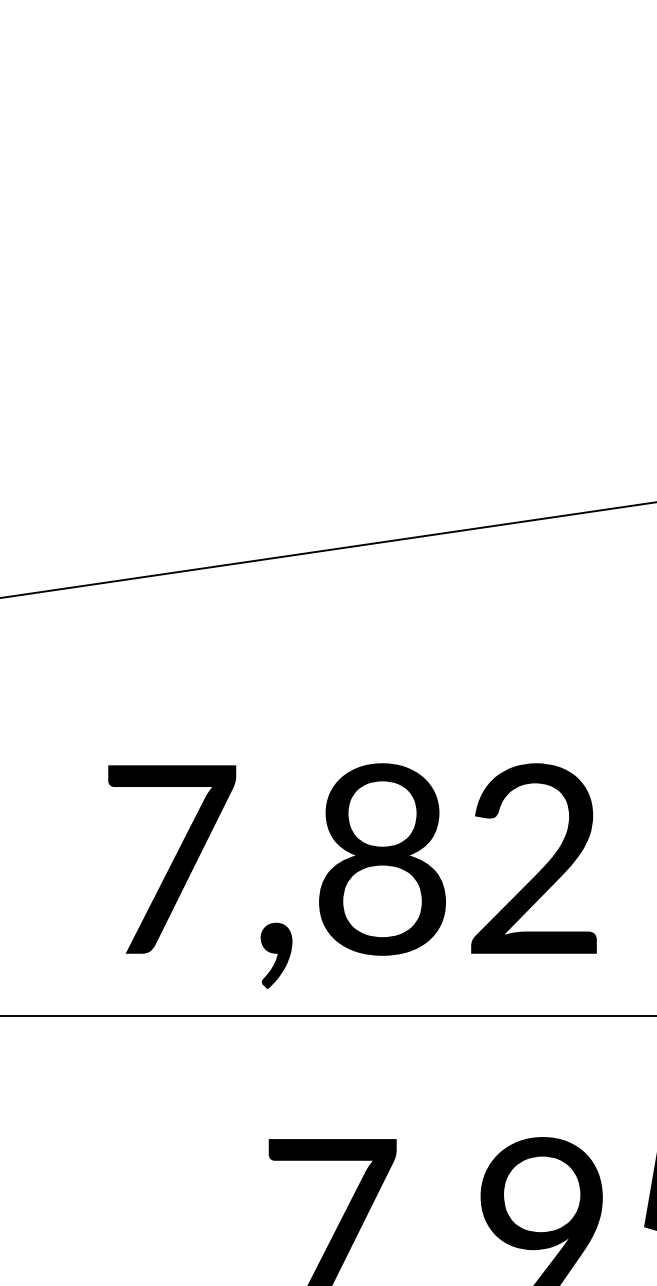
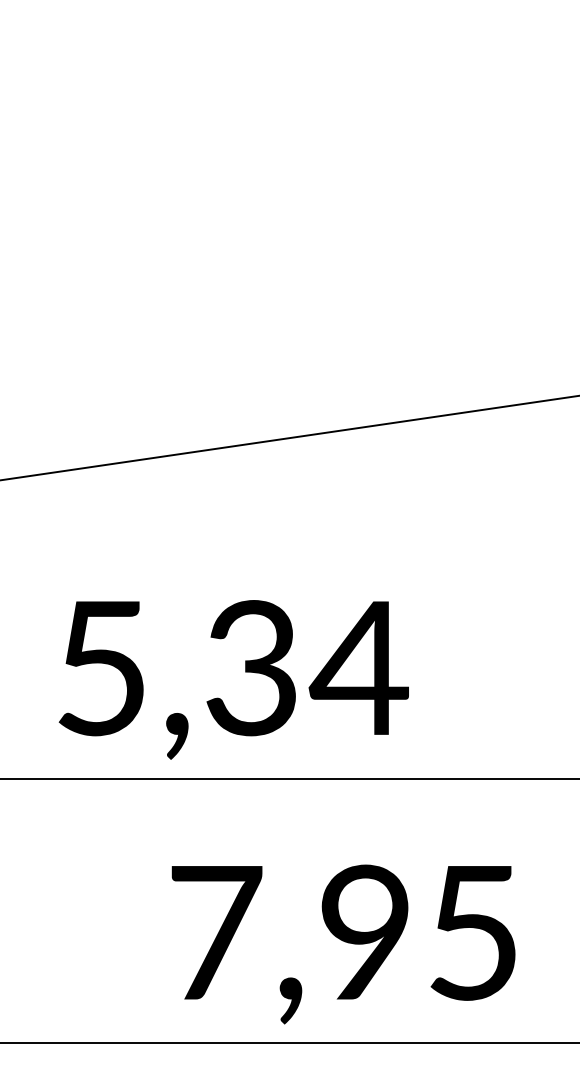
text: (355, 860) -> (233, 668), 7,82 -> 5,34

